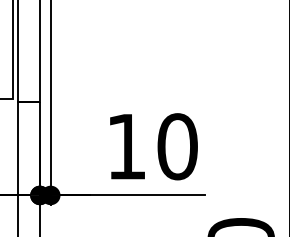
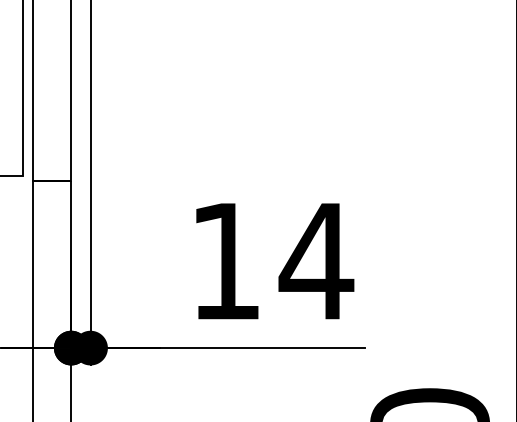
text: (177, 146) -> (316, 260), 10 -> 14

